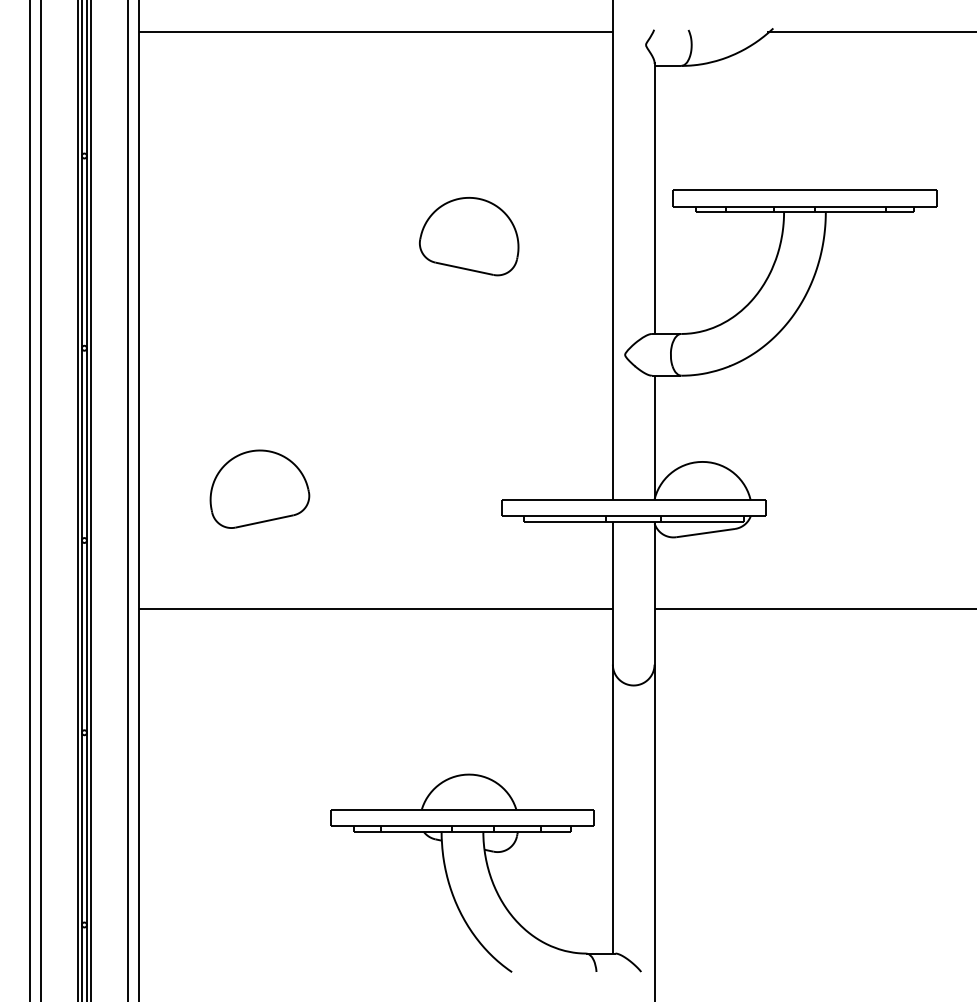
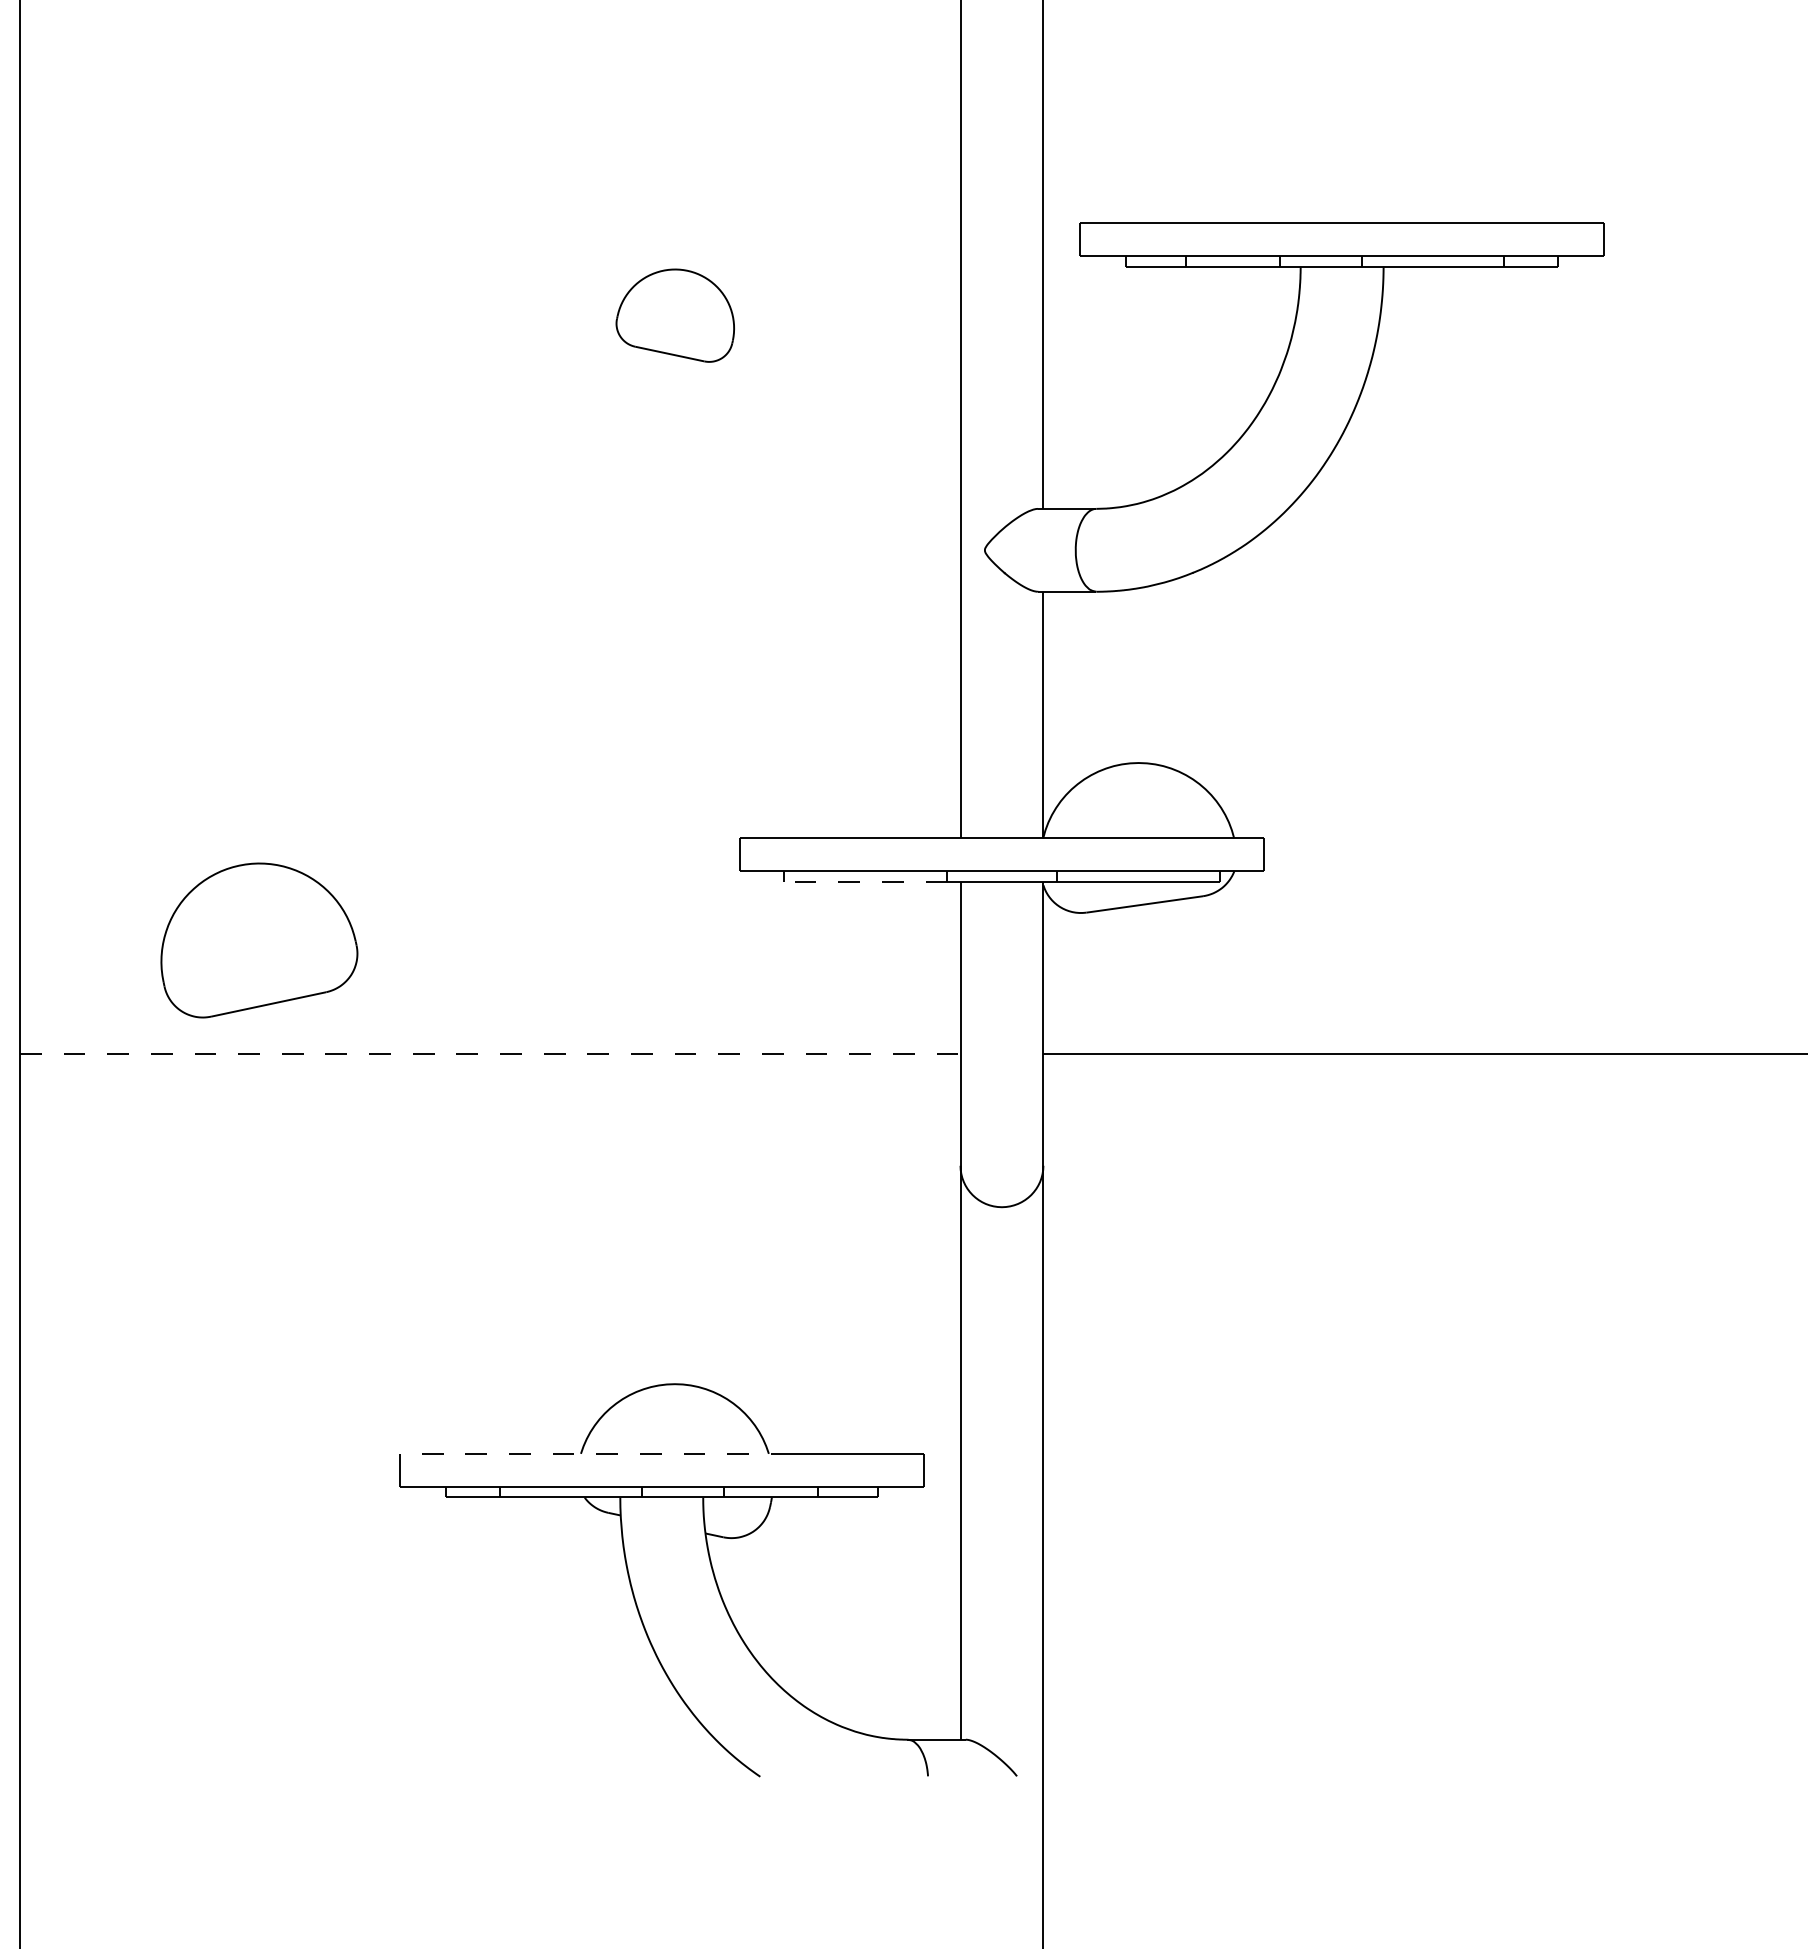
part: (469, 236) -> (675, 315), size x0.6
part: (259, 488) -> (258, 938), moved
line: (564, 521) -> (864, 881), solid -> dashed
line: (376, 608) -> (490, 1054), solid -> dashed
line: (429, 809) -> (596, 1453), solid -> dashed

